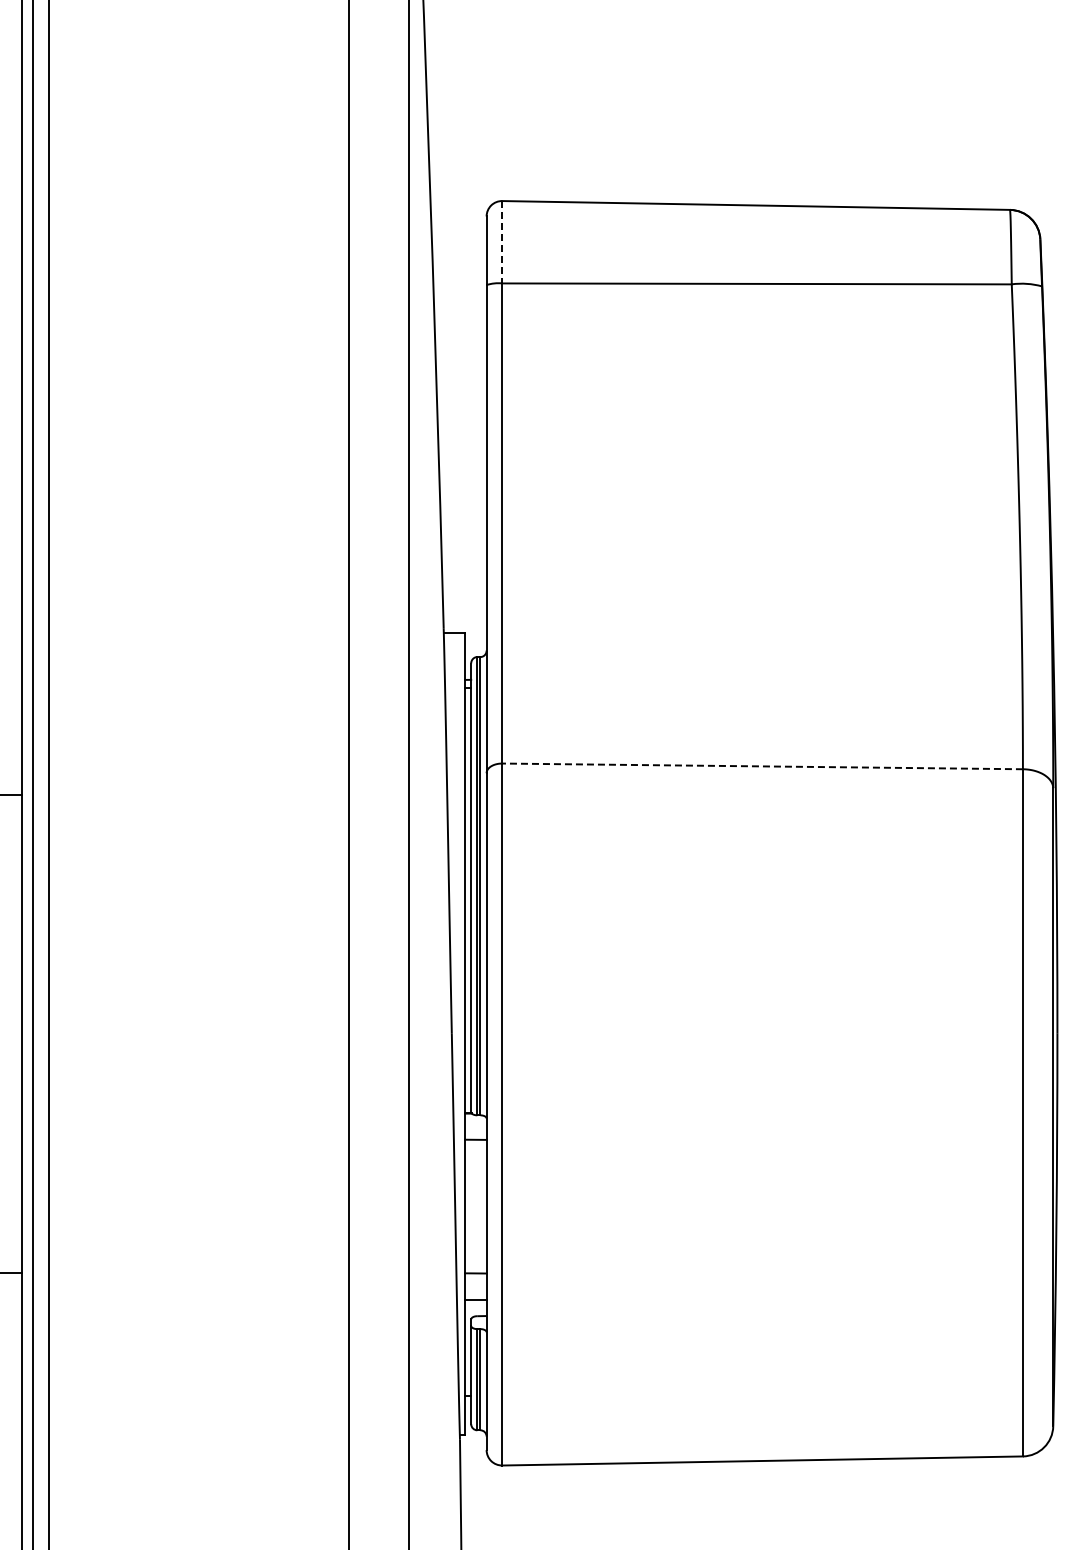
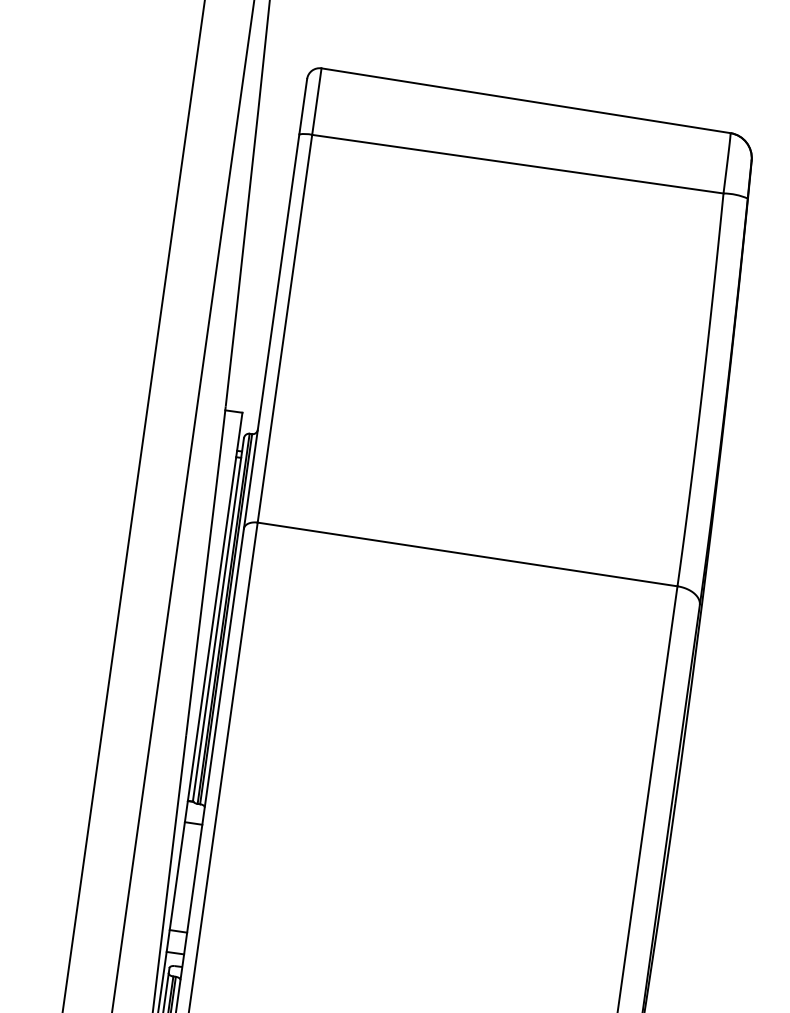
line: (502, 242) -> (317, 101), dashed -> solid
line: (762, 766) -> (467, 554), dashed -> solid

